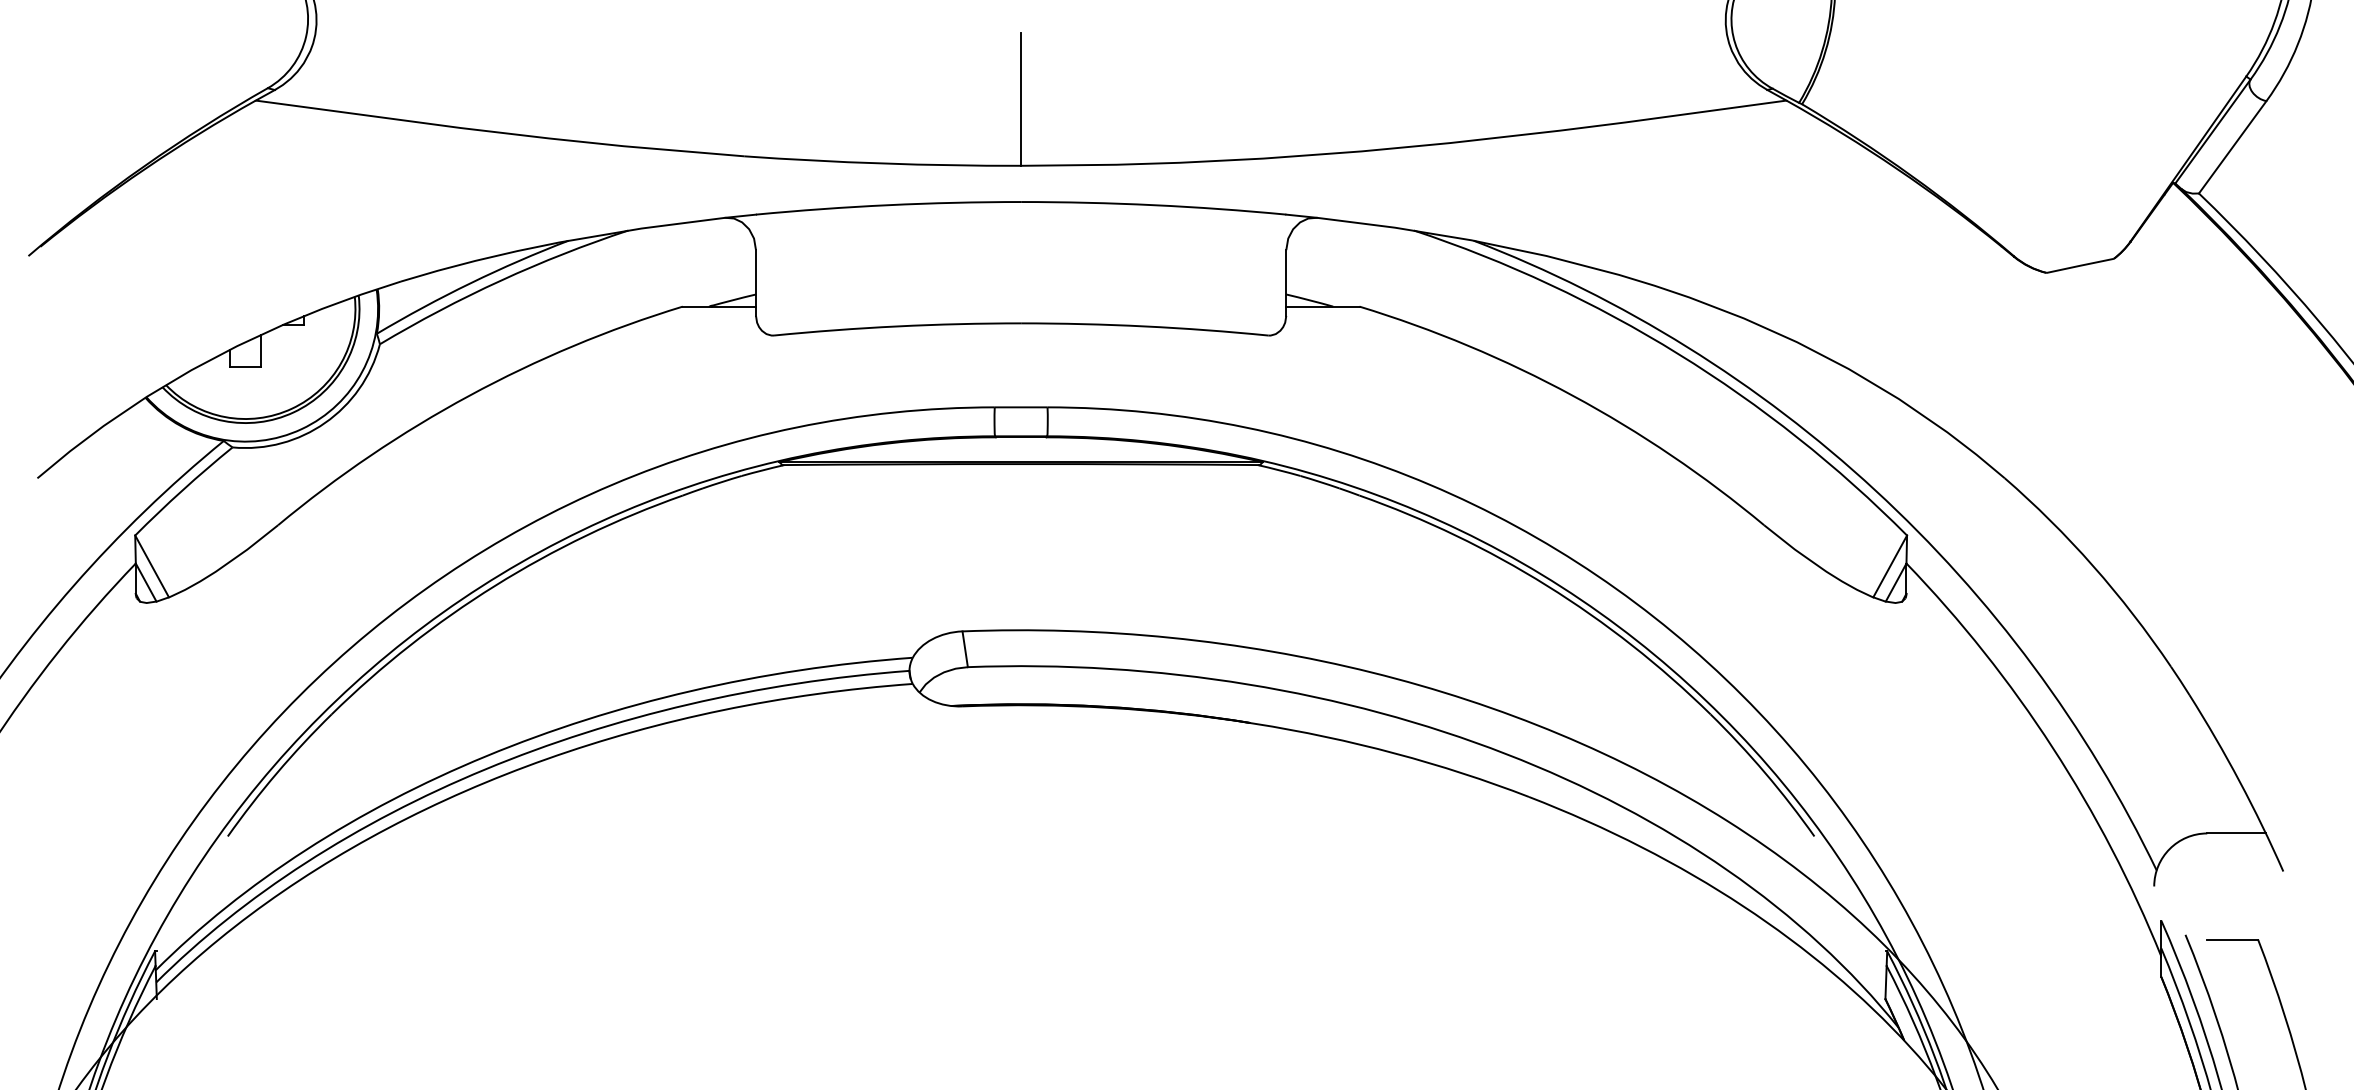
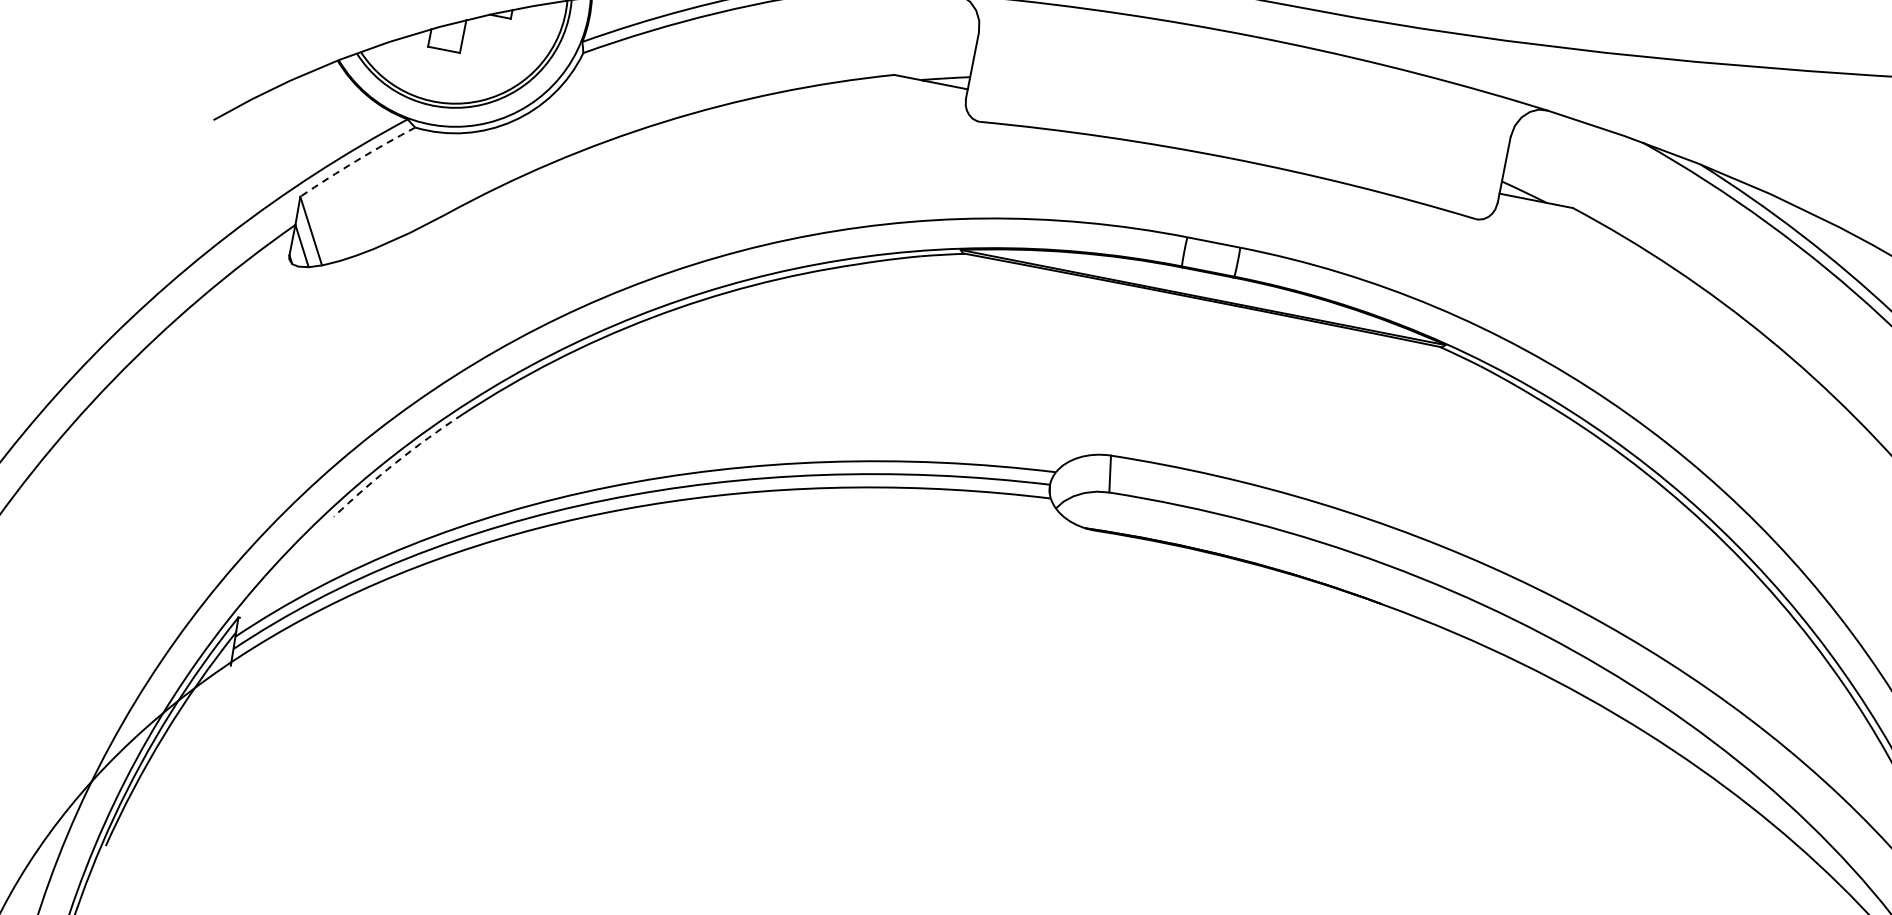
arc: (182, 490) -> (356, 160), solid -> dashed
arc: (277, 773) -> (396, 463), solid -> dashed

